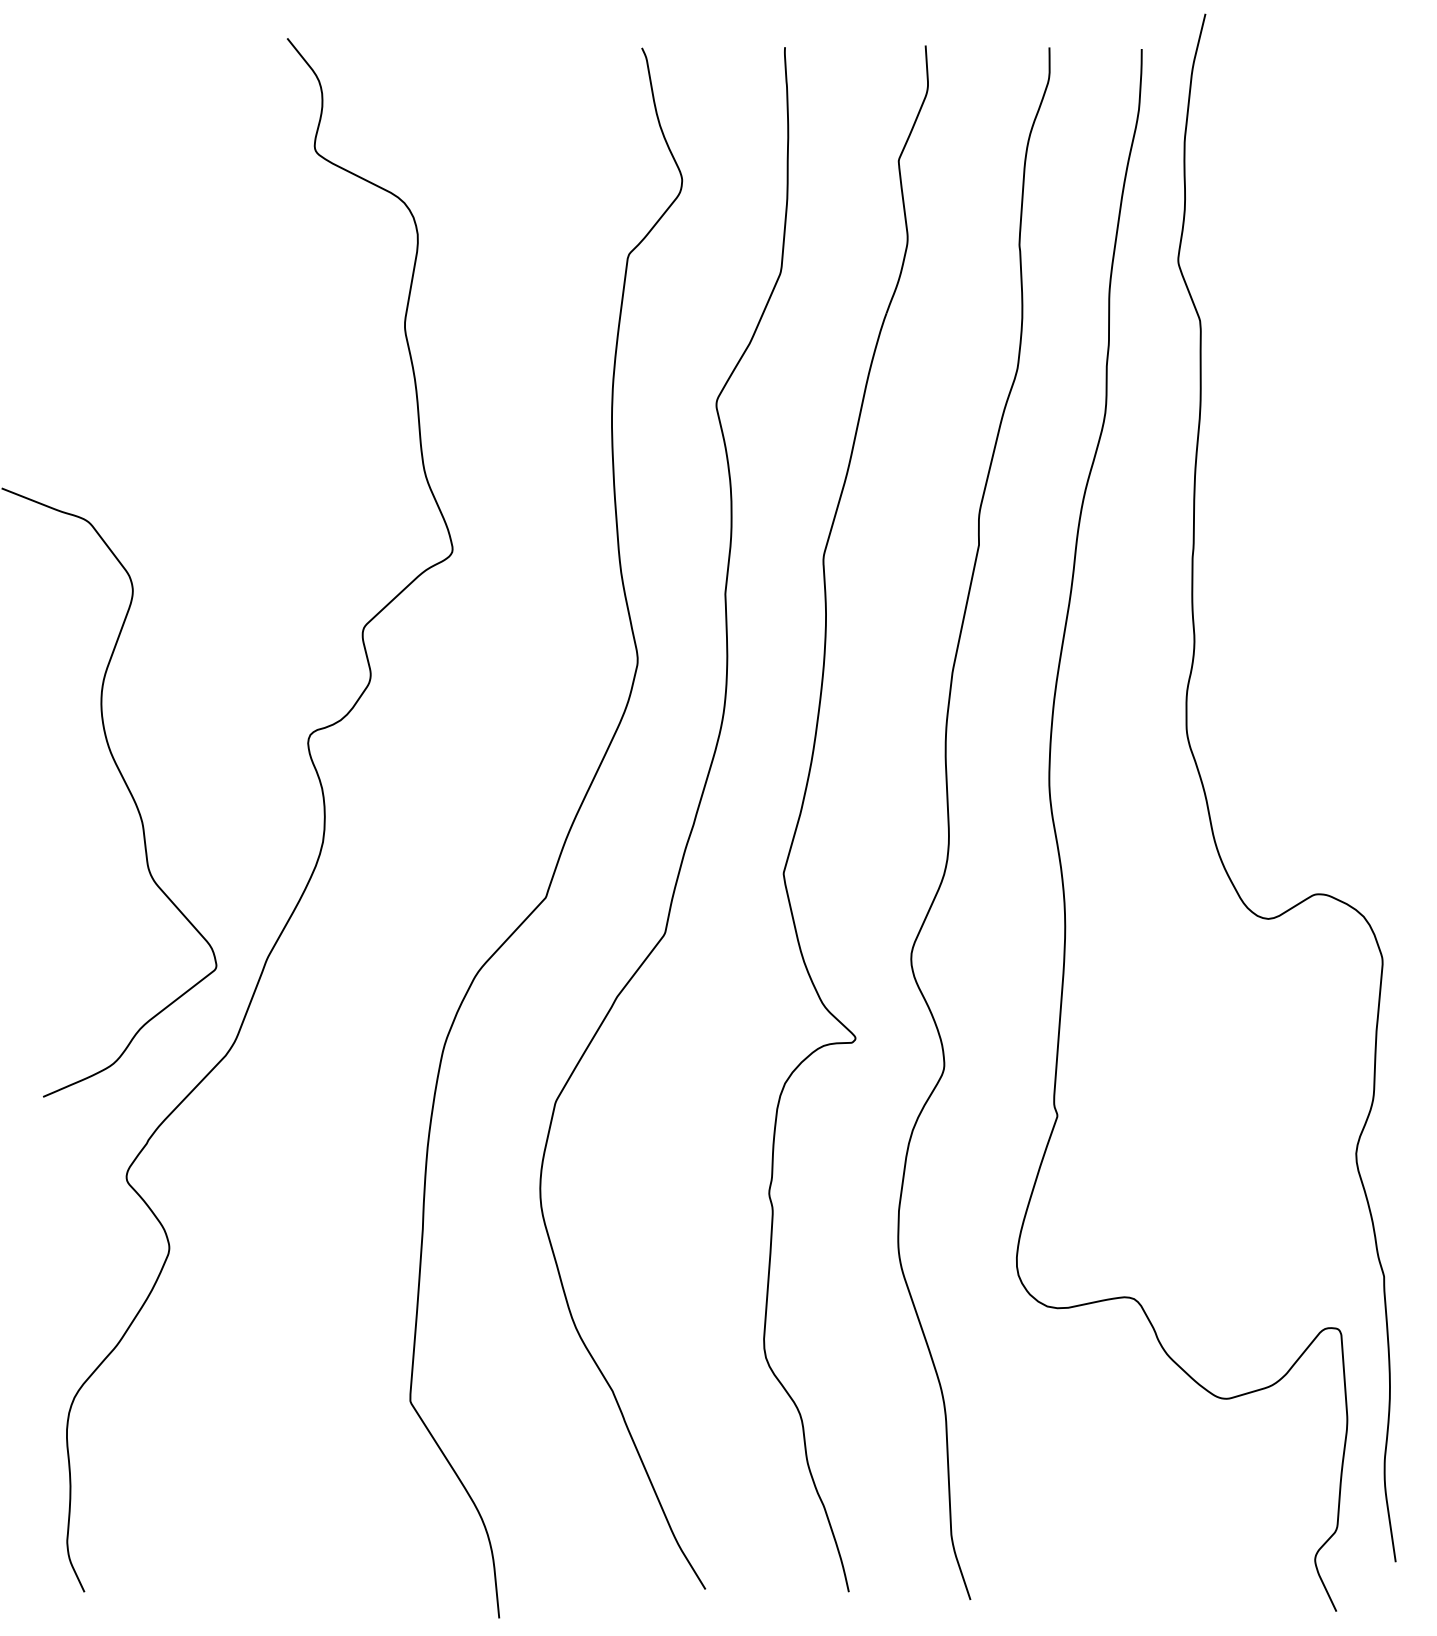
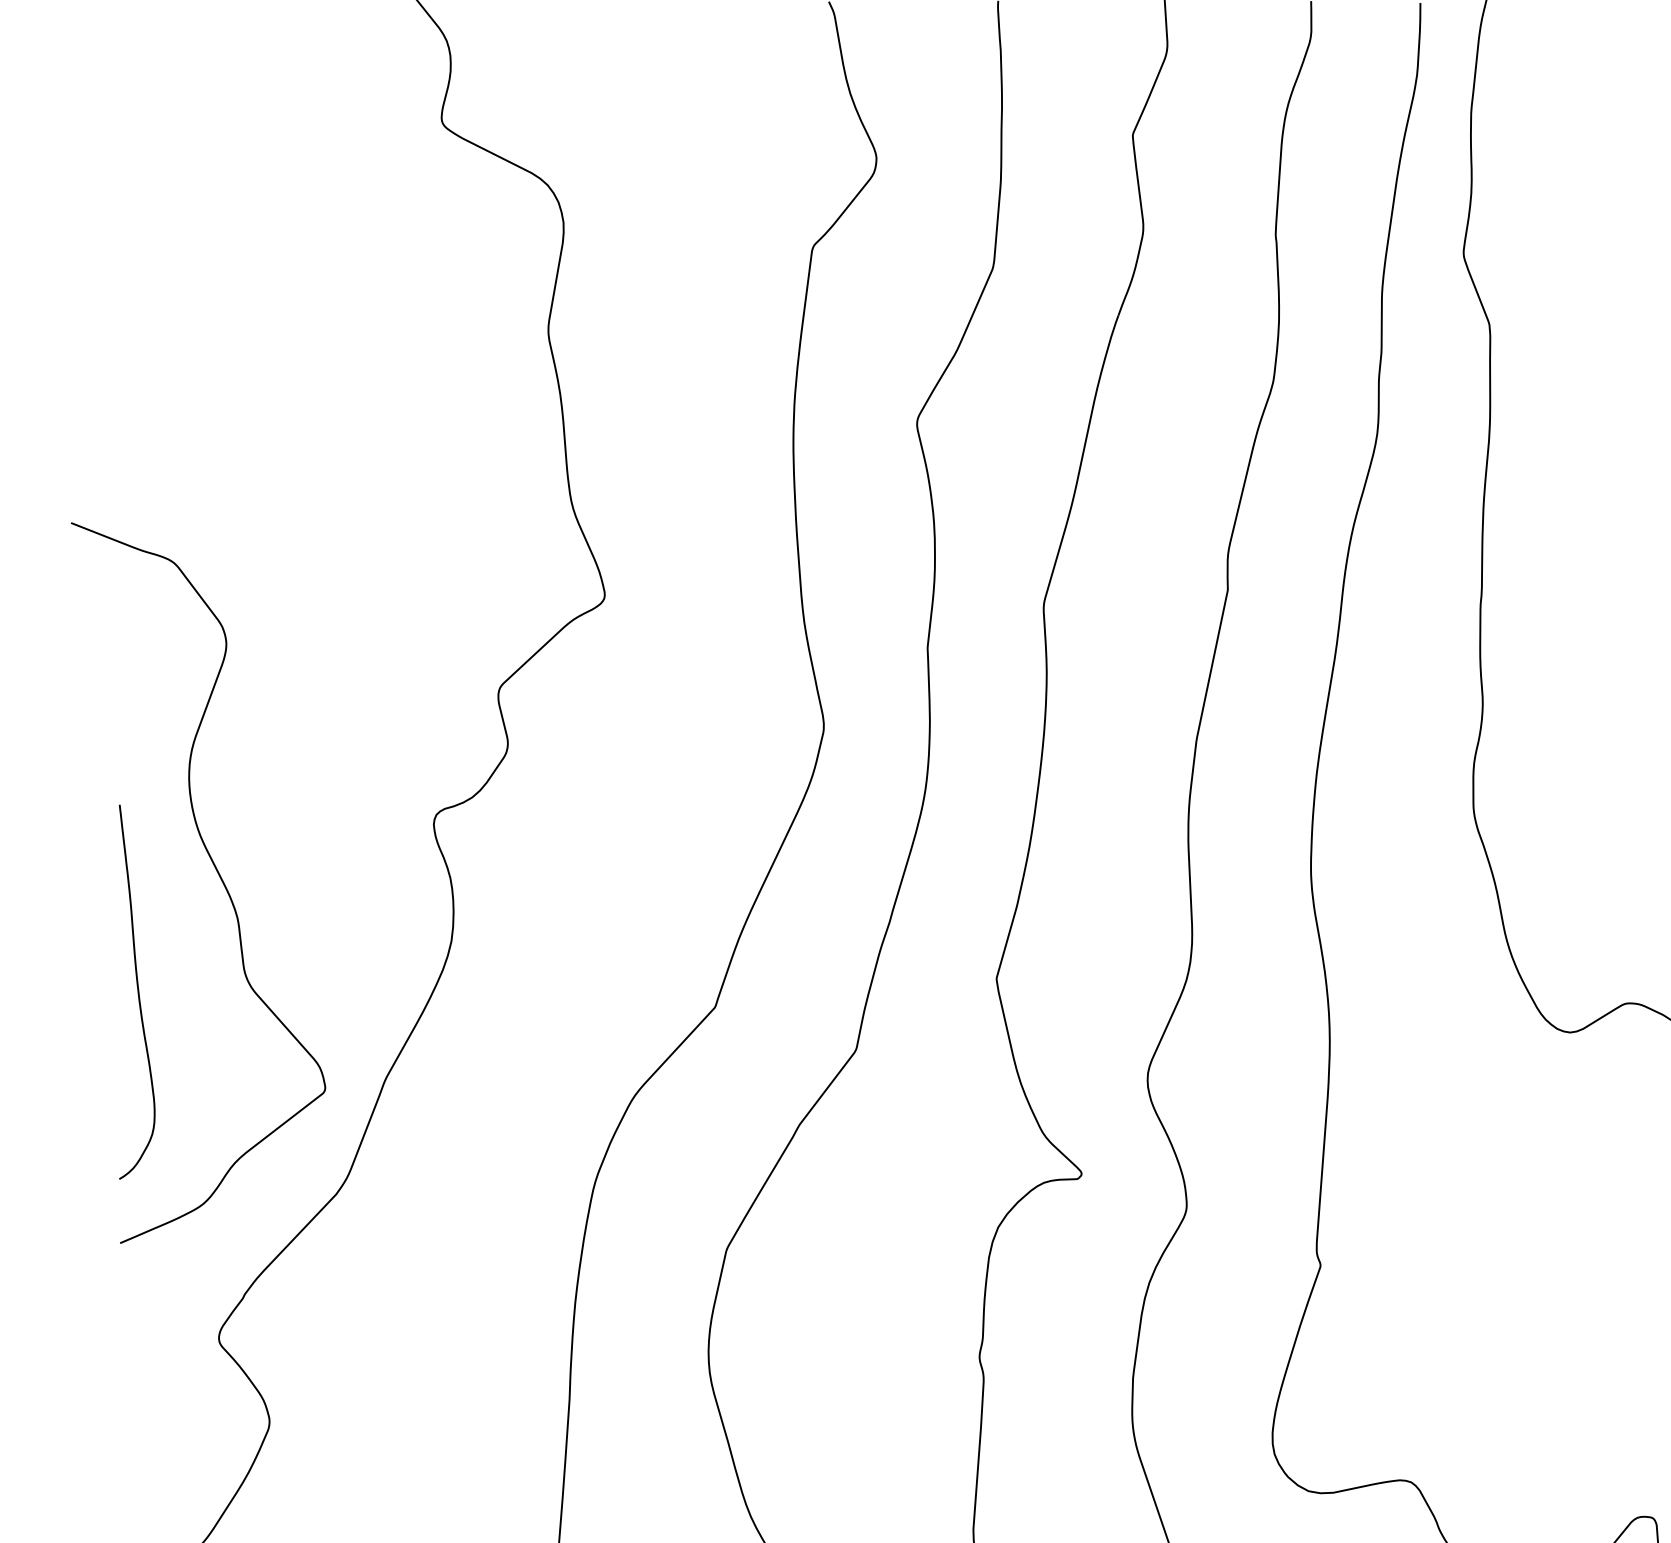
curve: (57, 884) -> (137, 991), added

